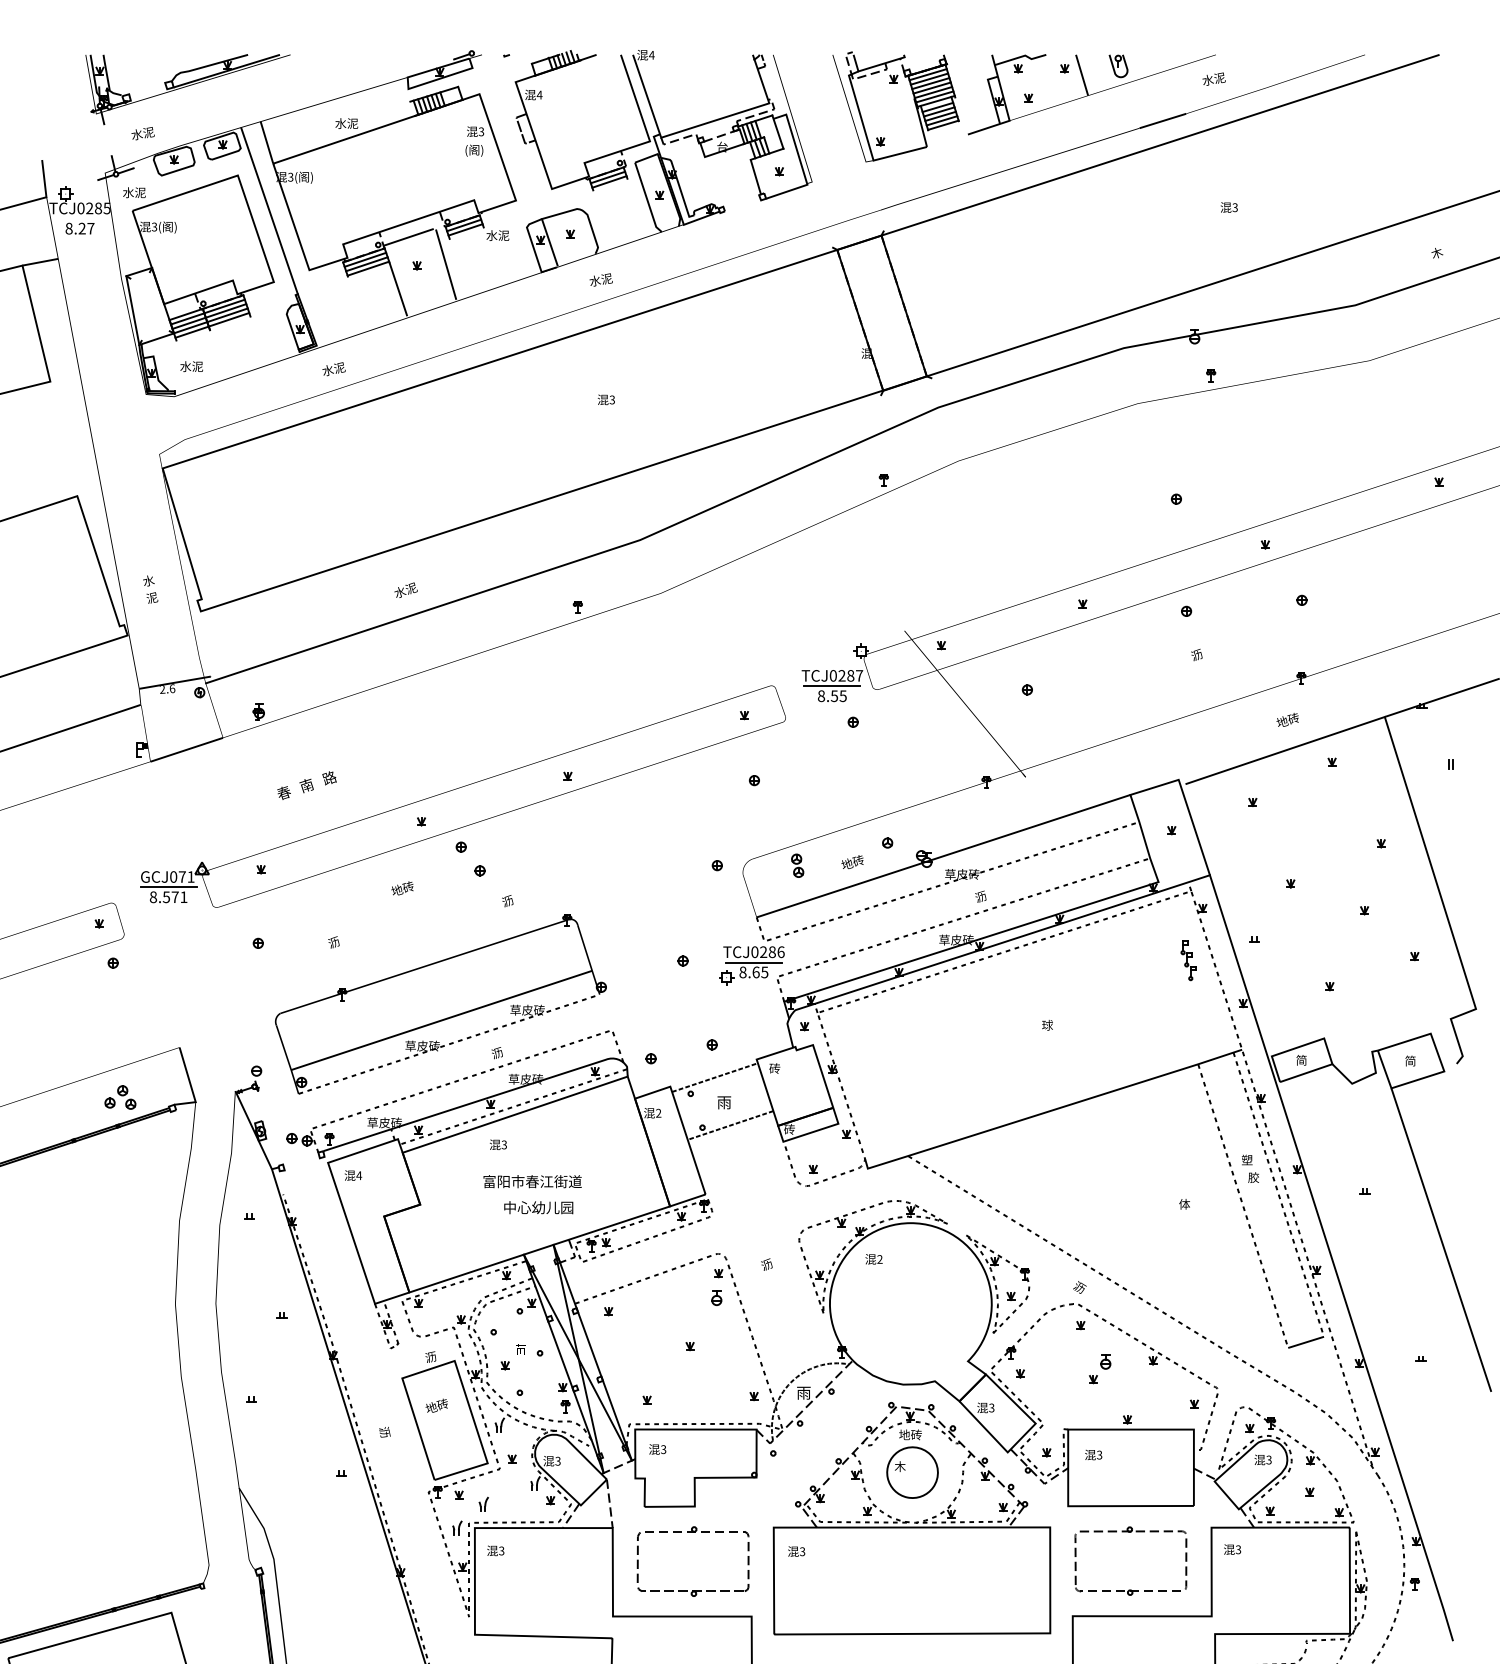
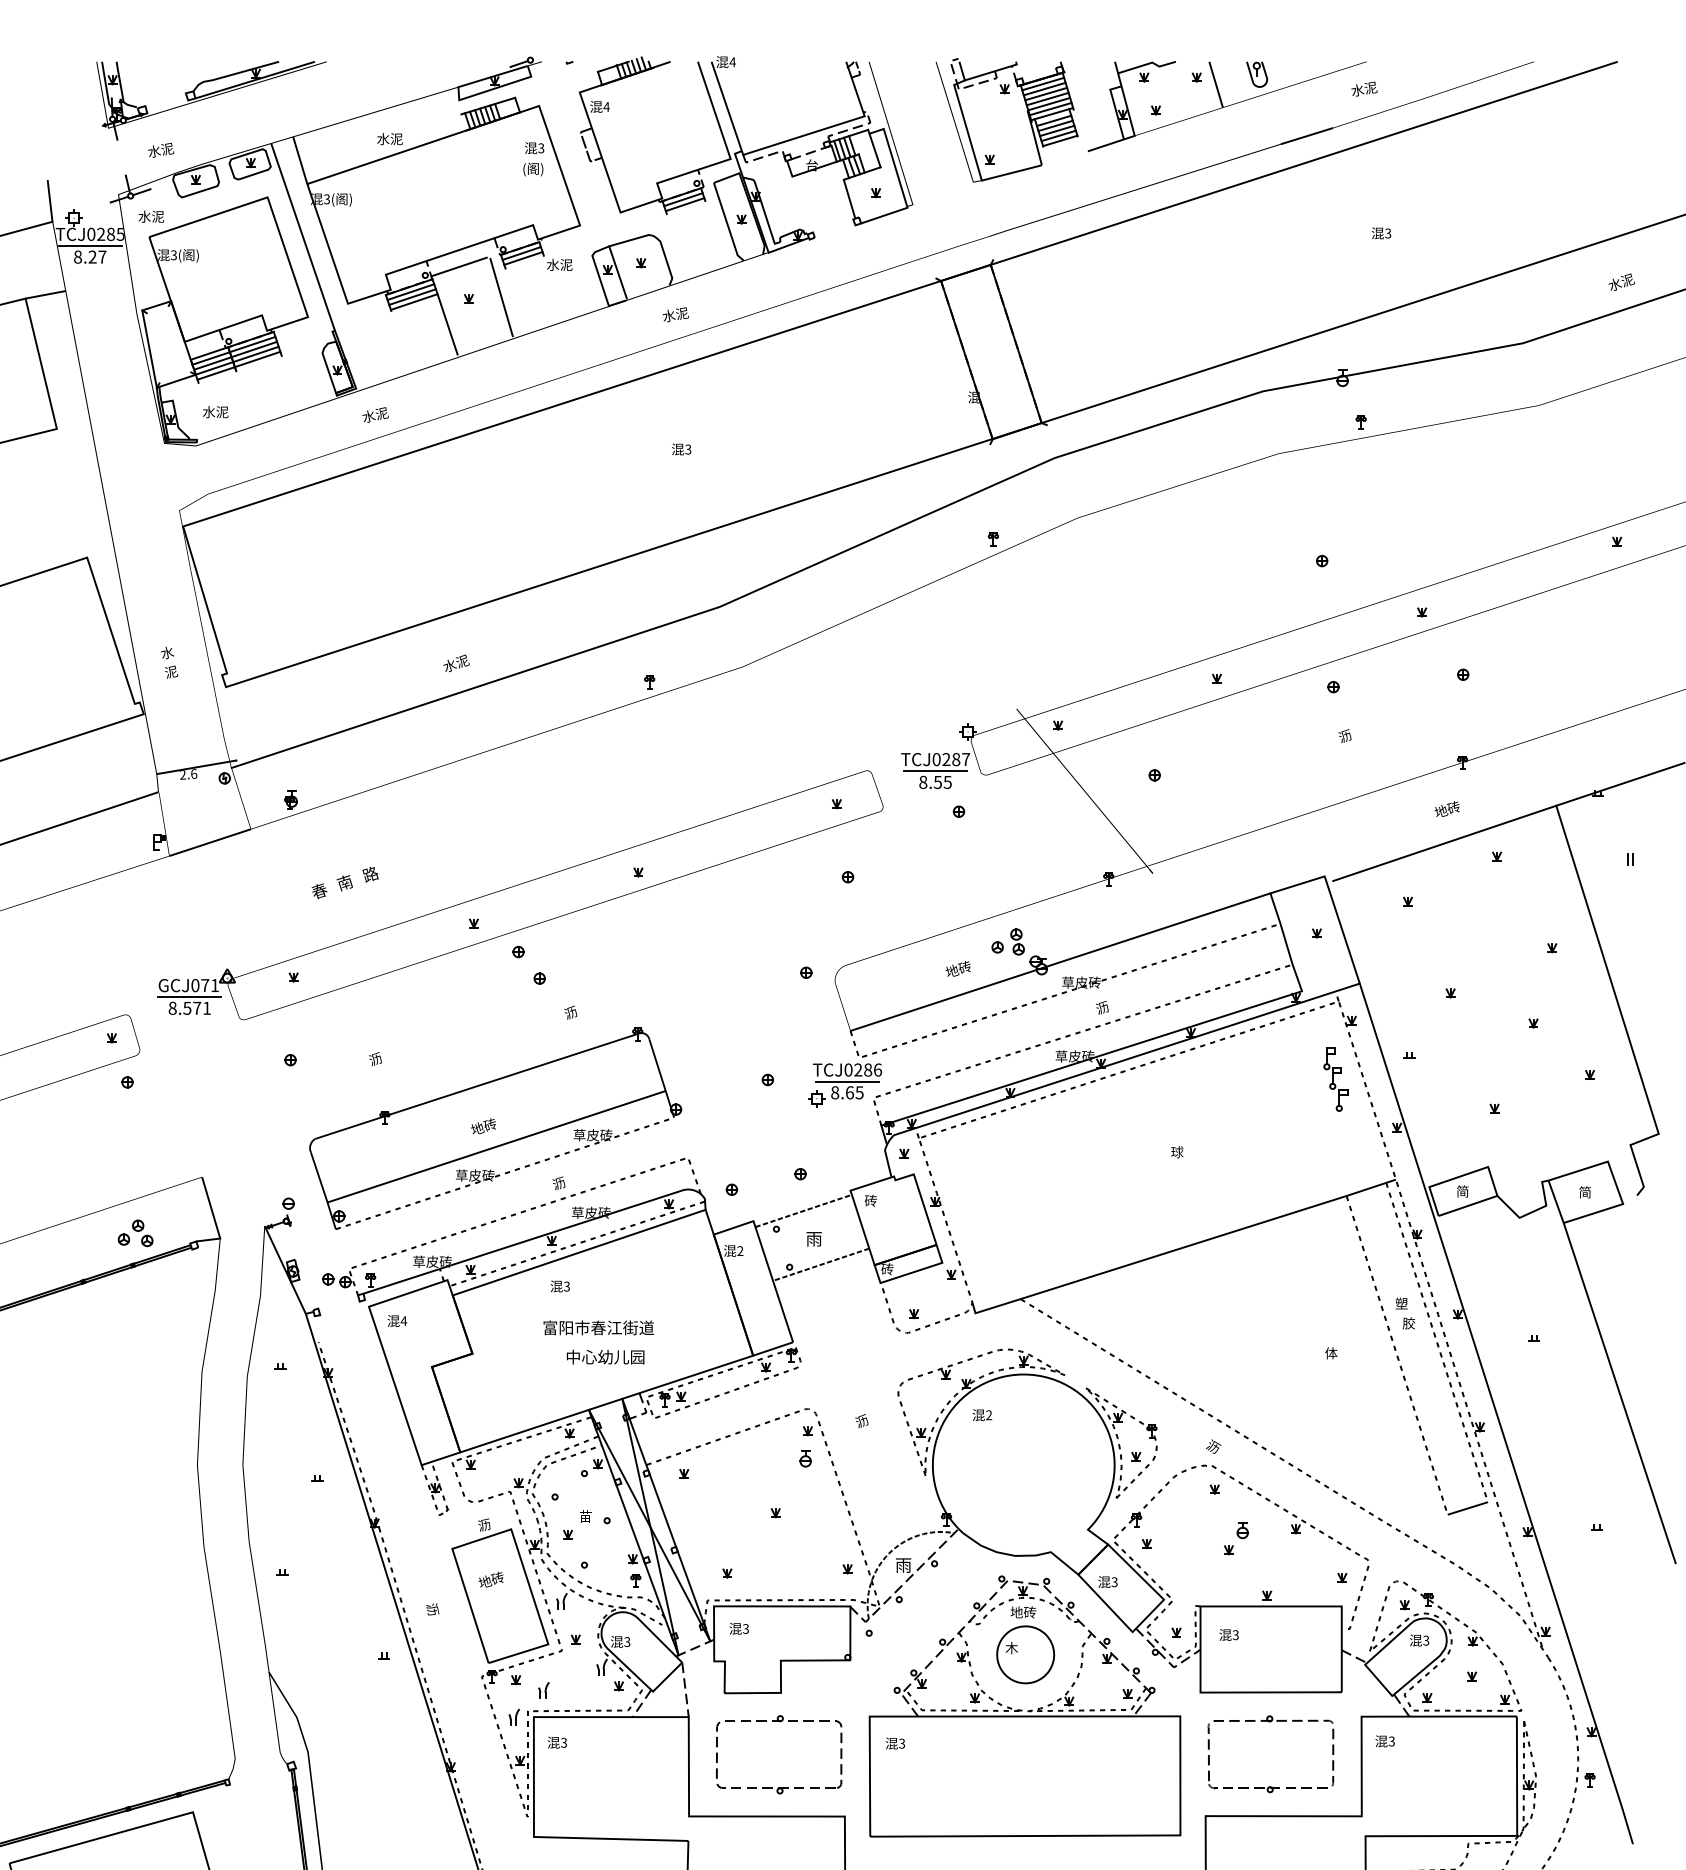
line: (79, 219) -> (89, 246), added
text: (1442, 250) -> (1621, 281), 木 -> 水泥
part: (797, 865) -> (1017, 941), moved
text: (402, 888) -> (483, 1126), moved
part: (1188, 960) -> (1335, 1079), size x1.43

